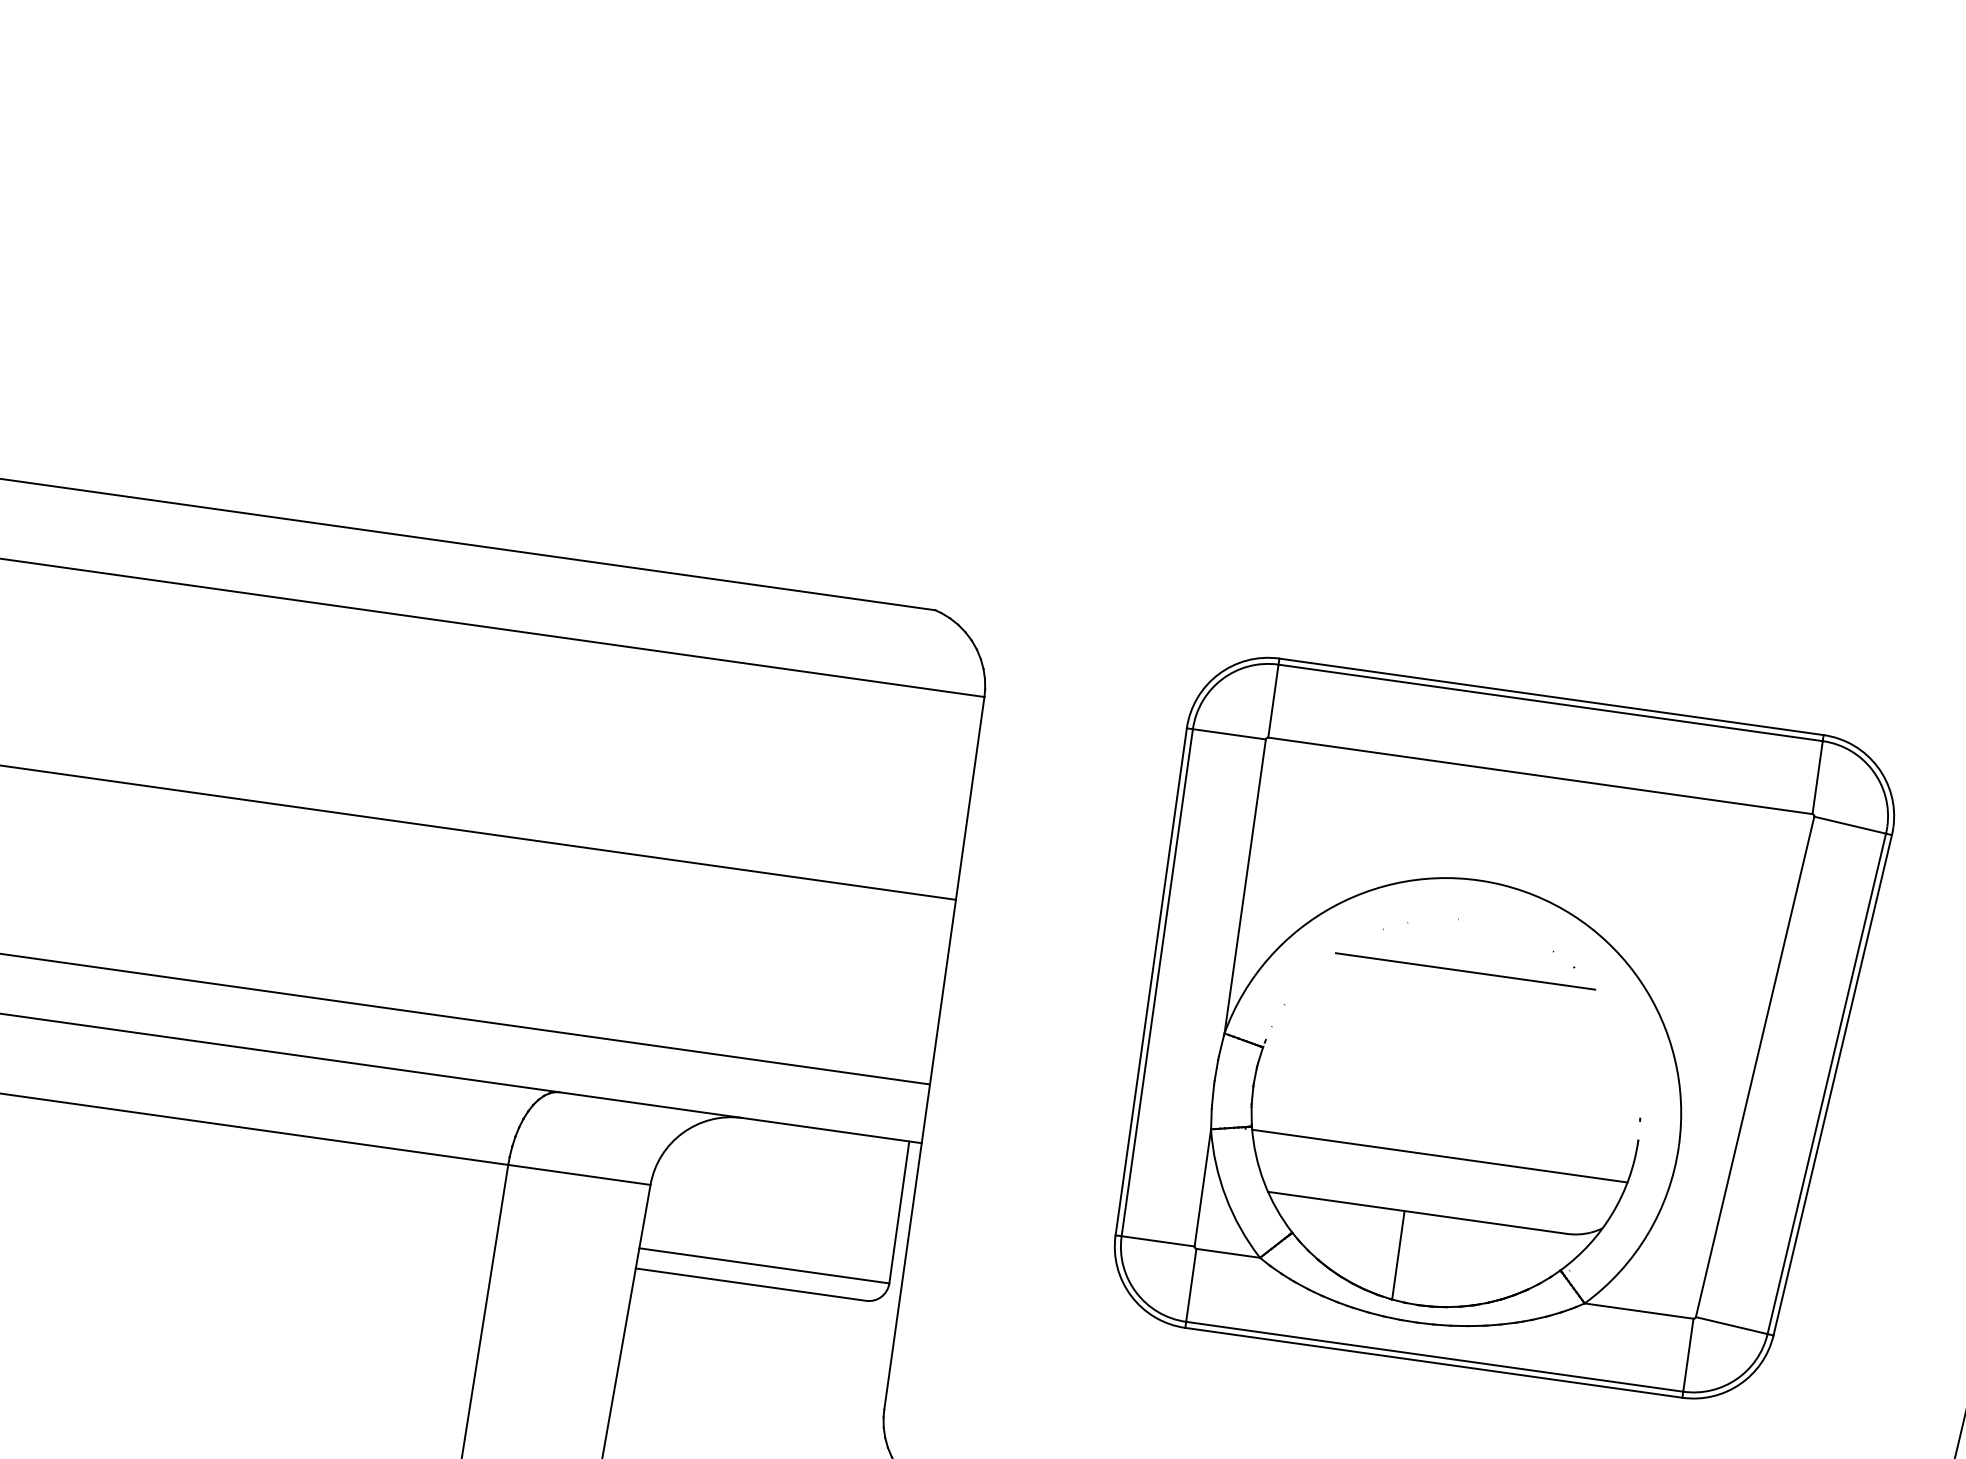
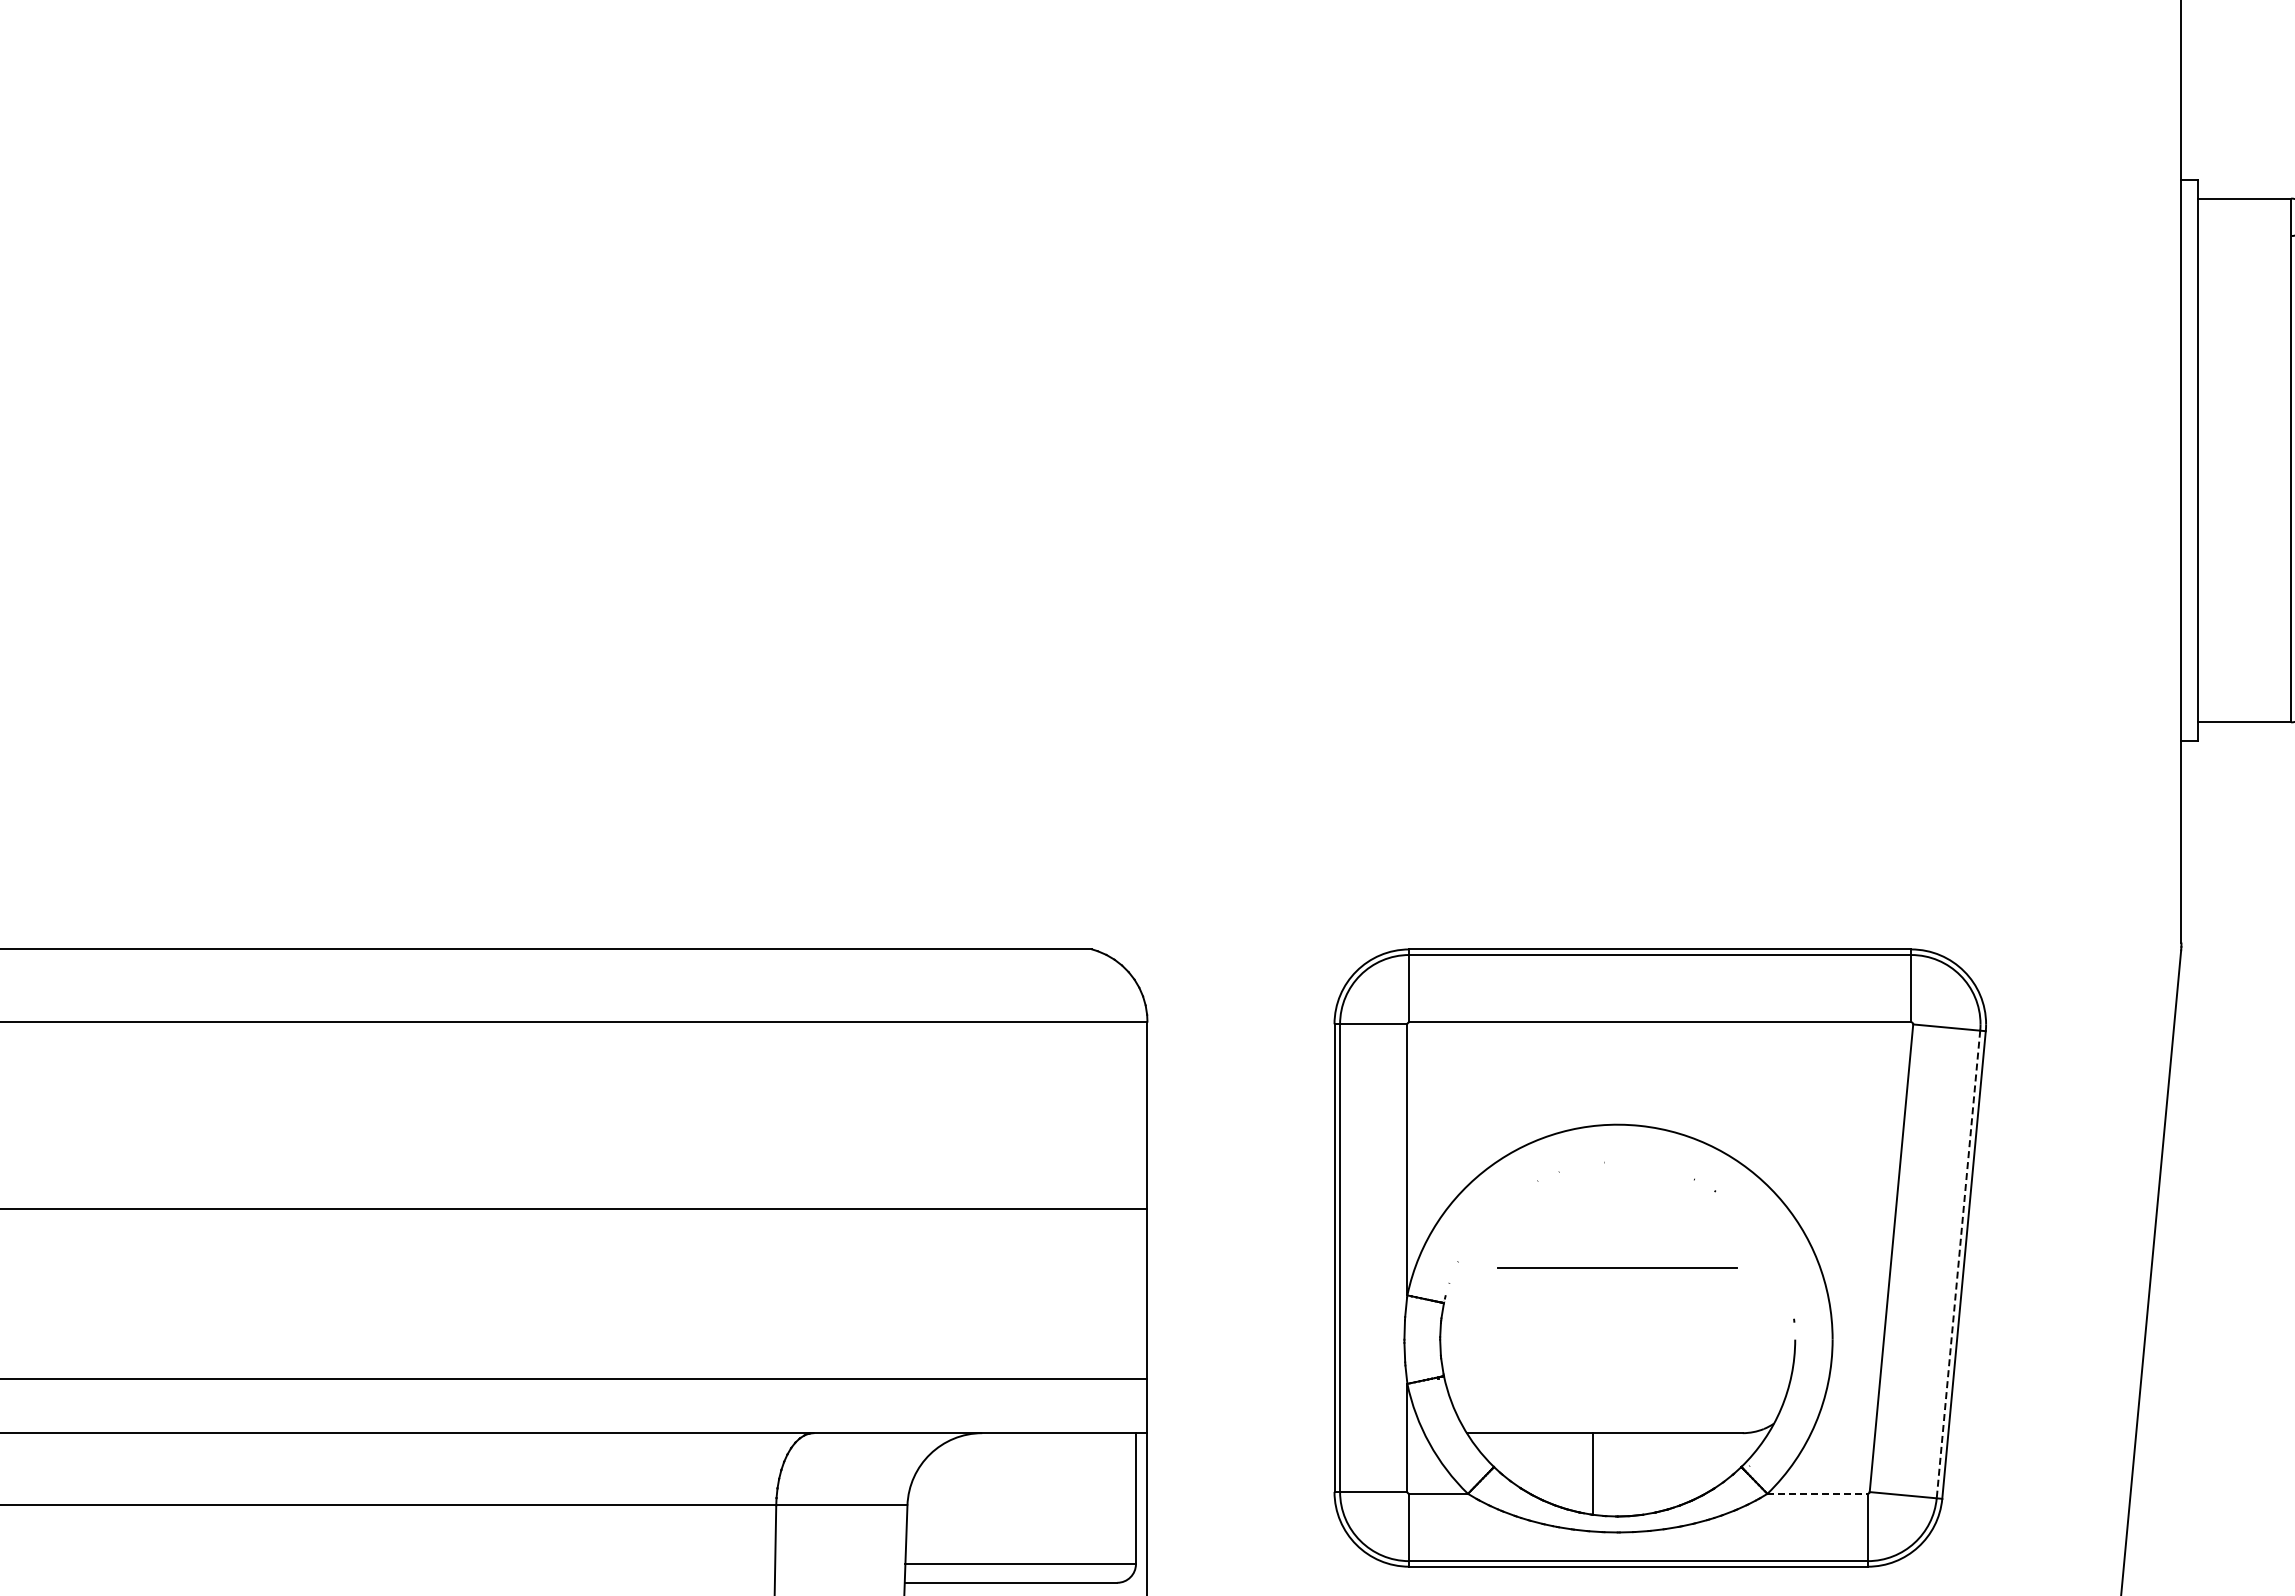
line: (1465, 971) -> (1617, 1267), moved
line: (1826, 1083) -> (1958, 1264), solid -> dashed
line: (1439, 1156) -> (1617, 1379), removed
line: (1640, 1310) -> (1818, 1493), solid -> dashed

